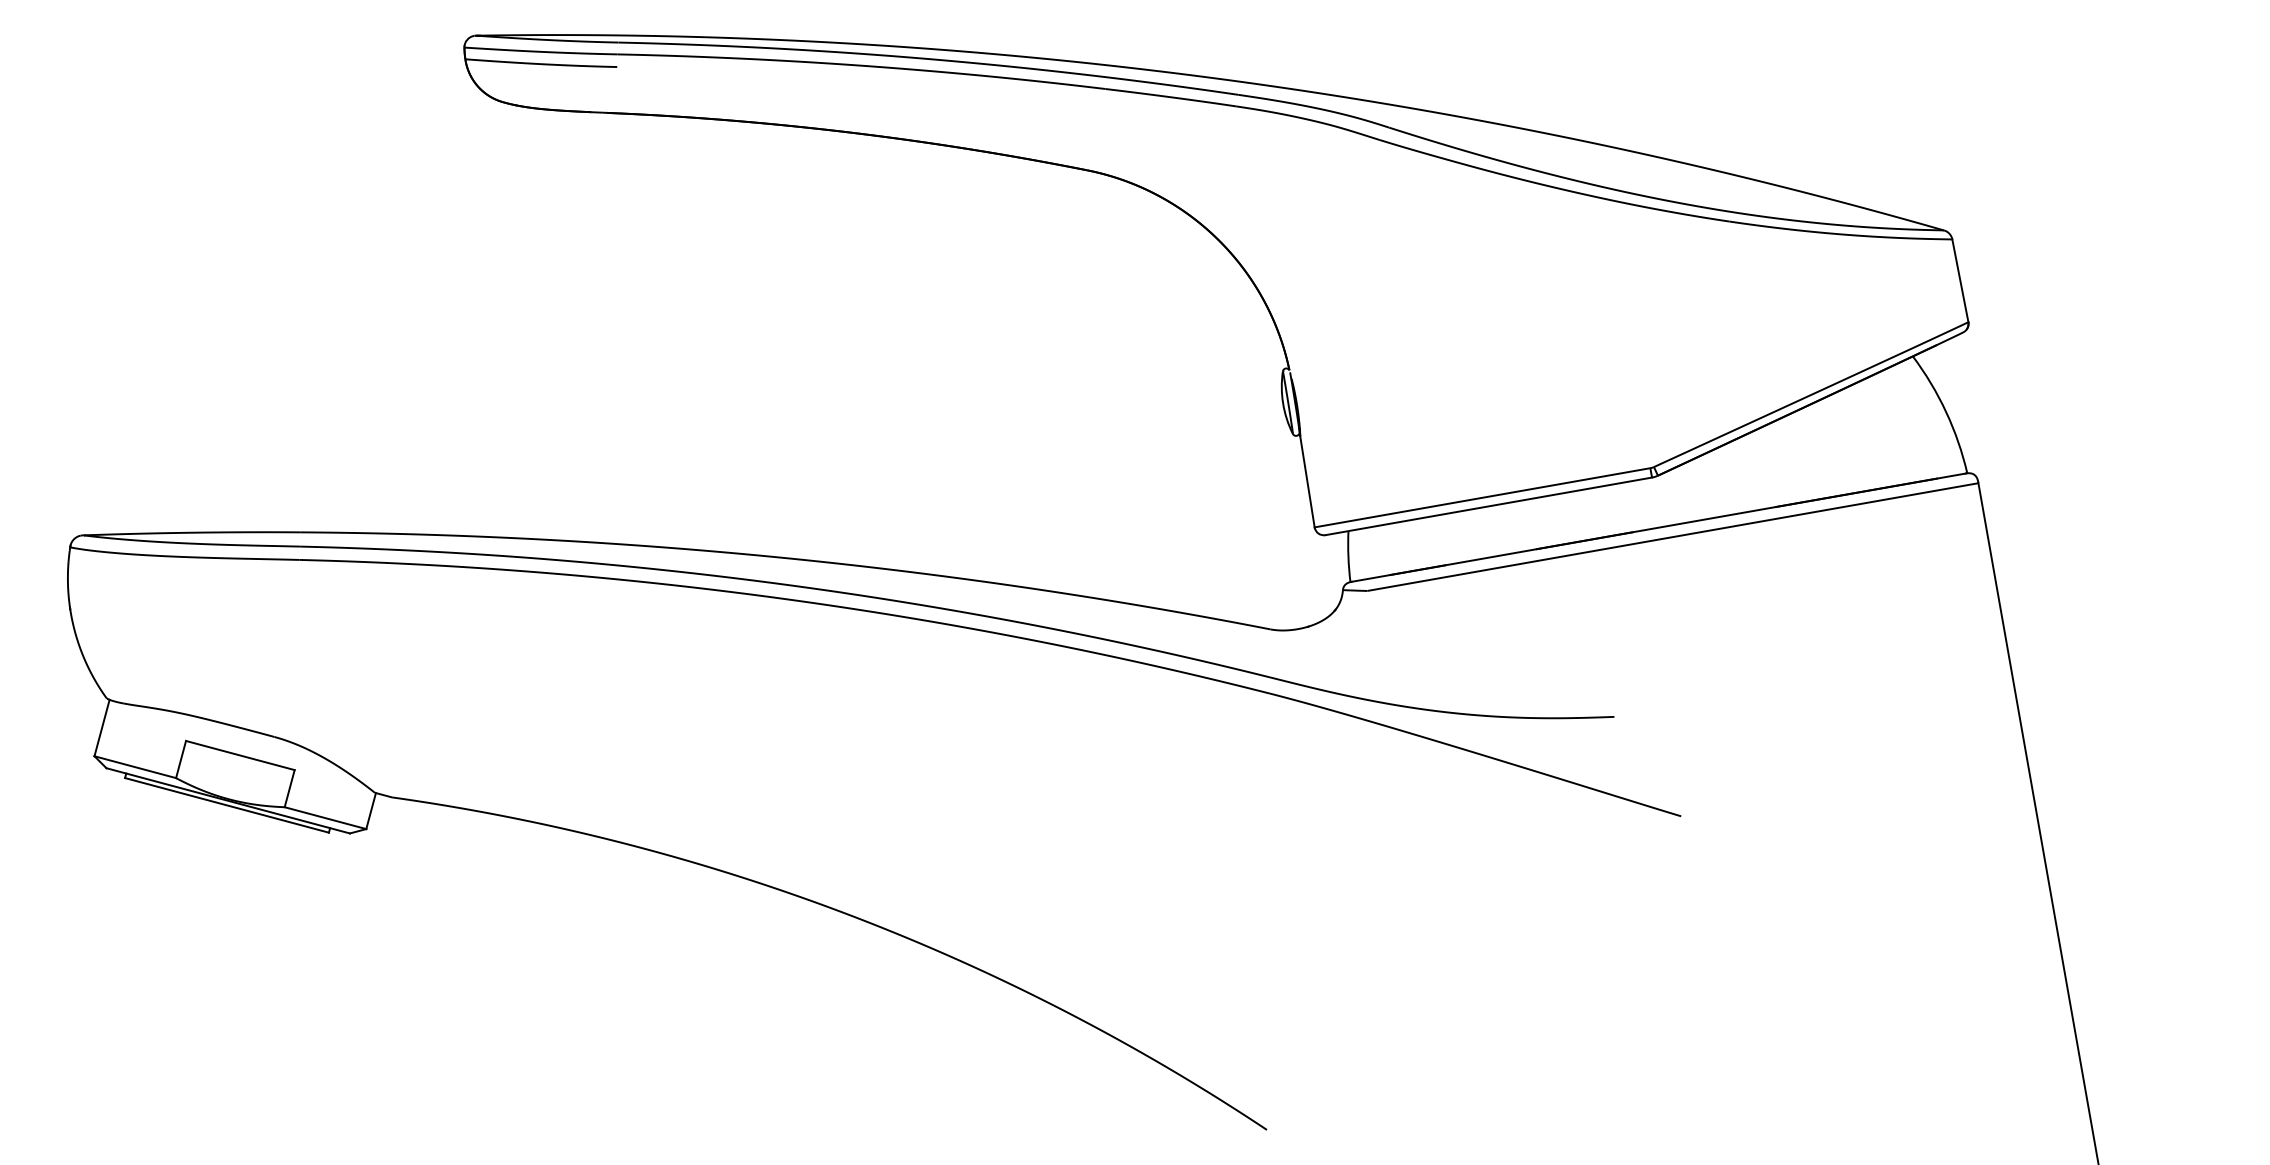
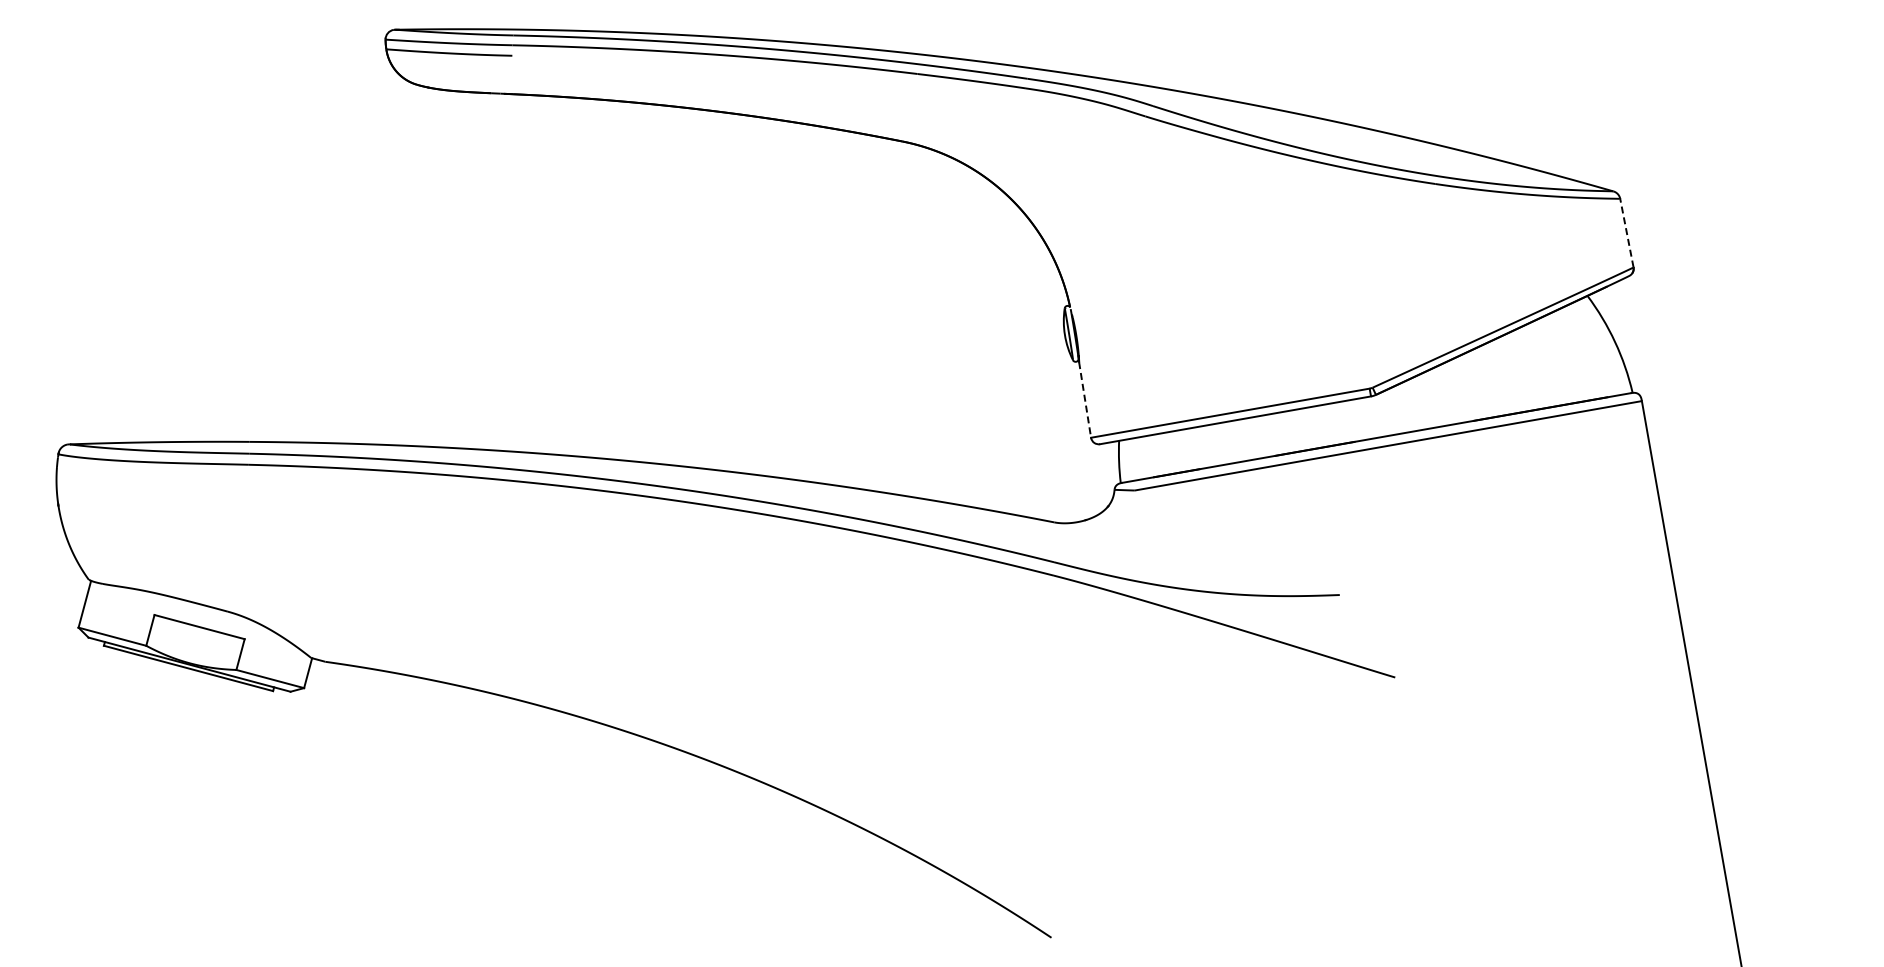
line: (1959, 281) -> (1626, 233), solid -> dashed
line: (1307, 482) -> (1085, 400), solid -> dashed

